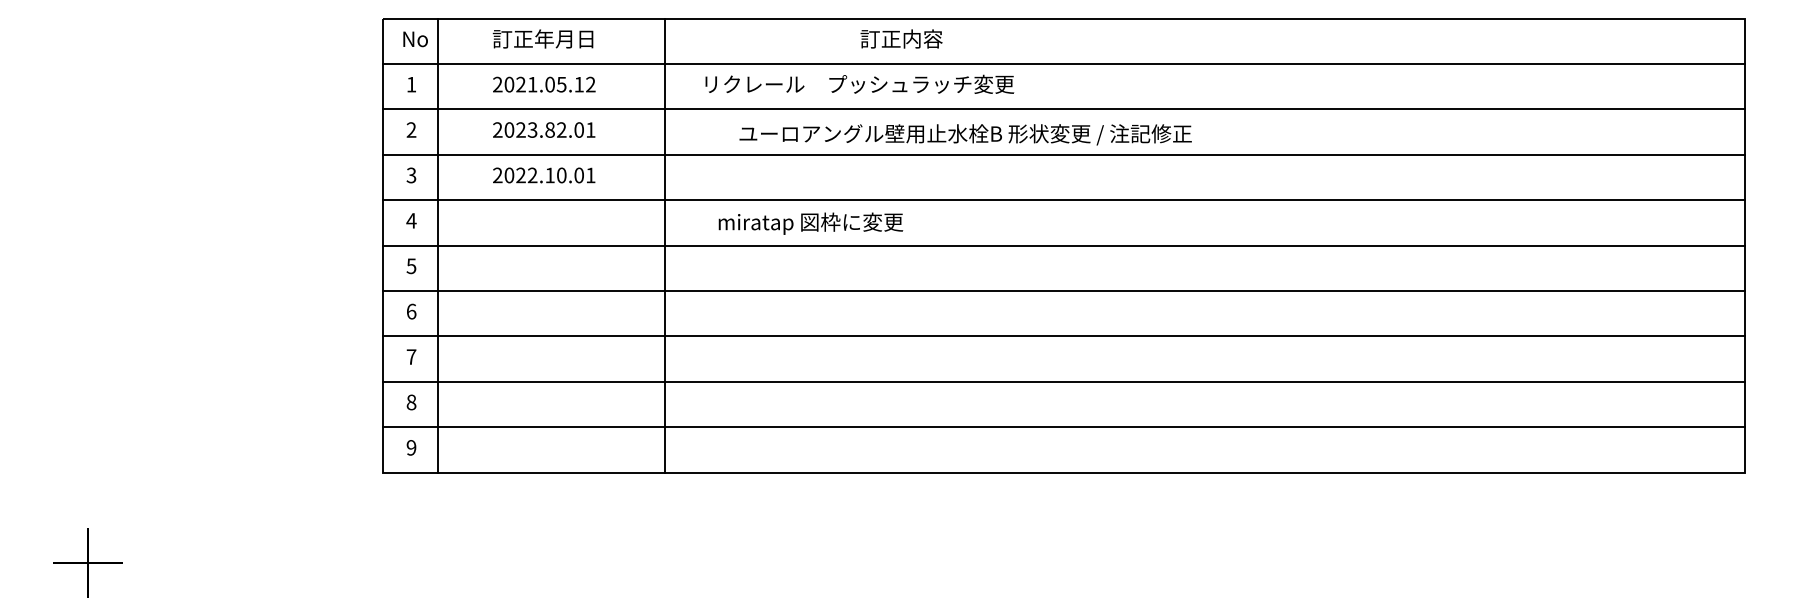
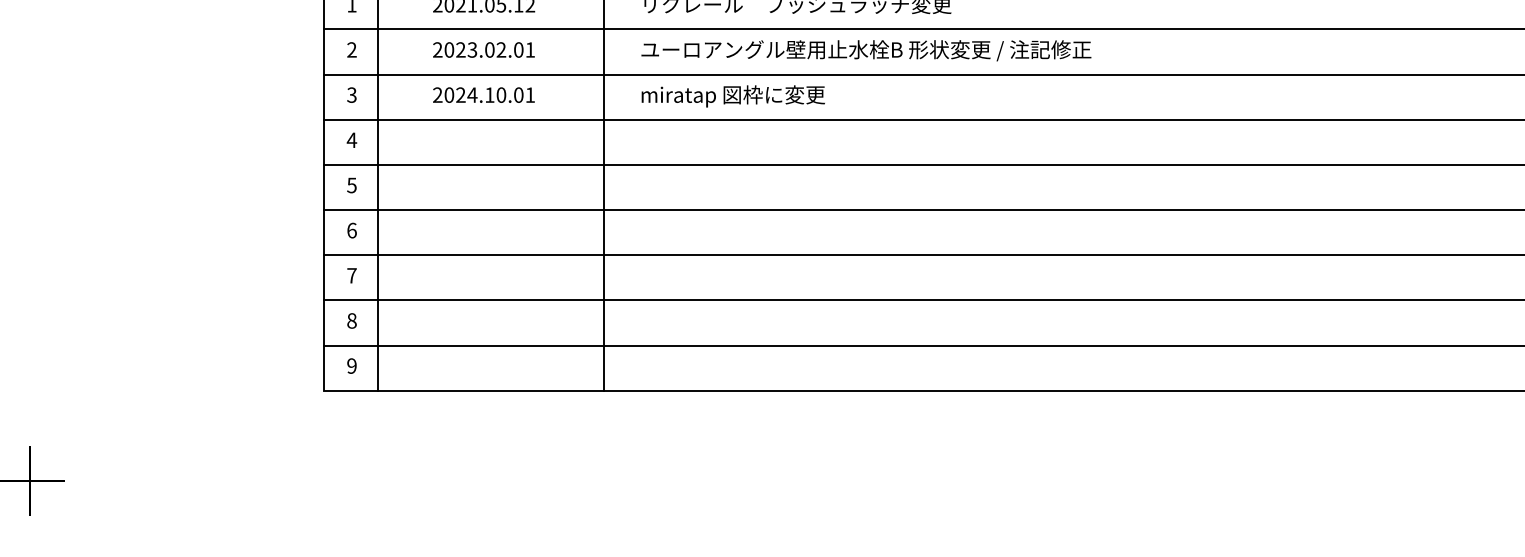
text: (549, 129) -> (489, 49), 2023.82.01 -> 2023.02.01
text: (965, 134) -> (866, 50), moved
text: (532, 175) -> (472, 95), 2022.10.01 -> 2024.10.01
text: (810, 223) -> (732, 96), moved

